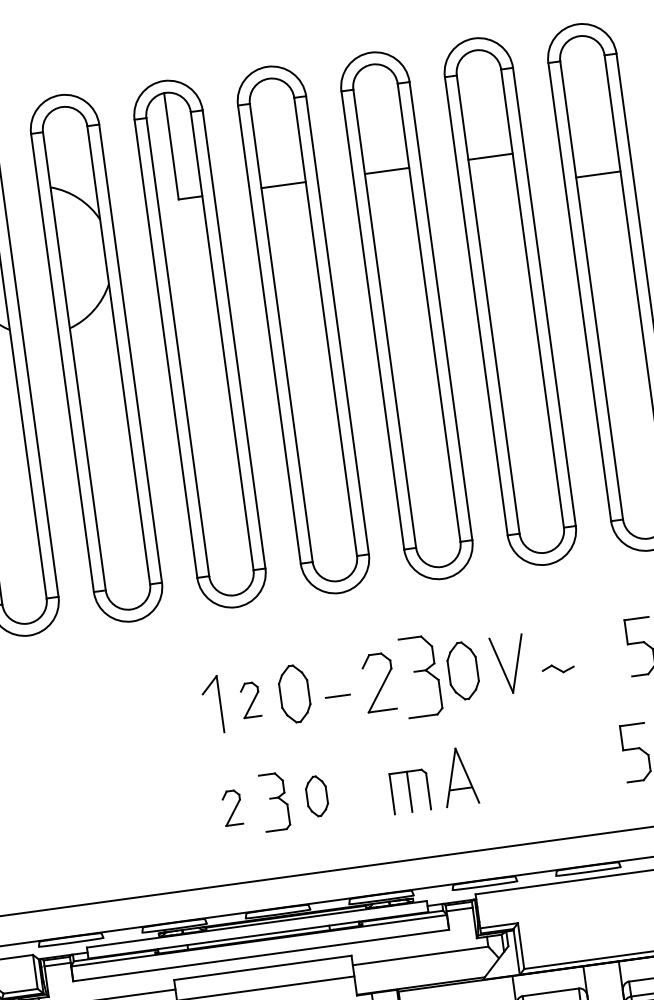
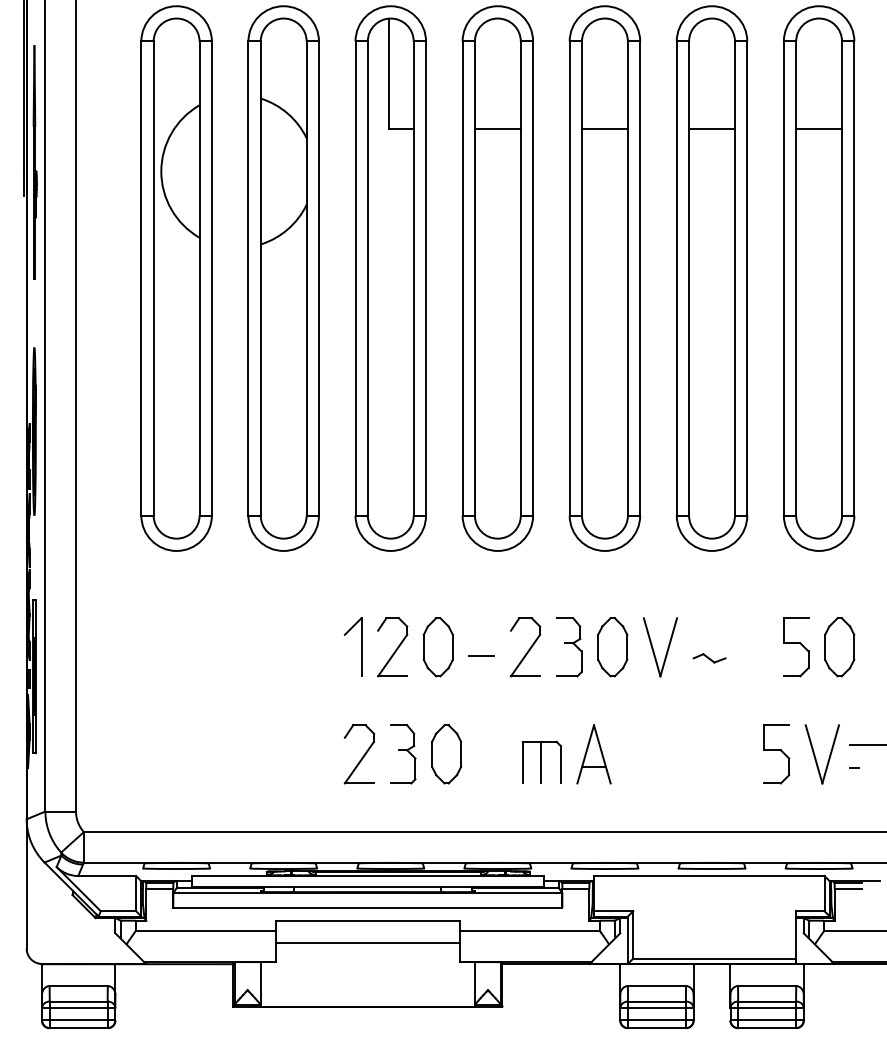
line: (598, 174) -> (819, 128), moved
part: (421, 676) -> (569, 647), size x0.71
part: (250, 700) -> (392, 647), size x1.67
part: (316, 796) -> (446, 754), size x1.43
part: (231, 808) -> (358, 754), size x1.67

